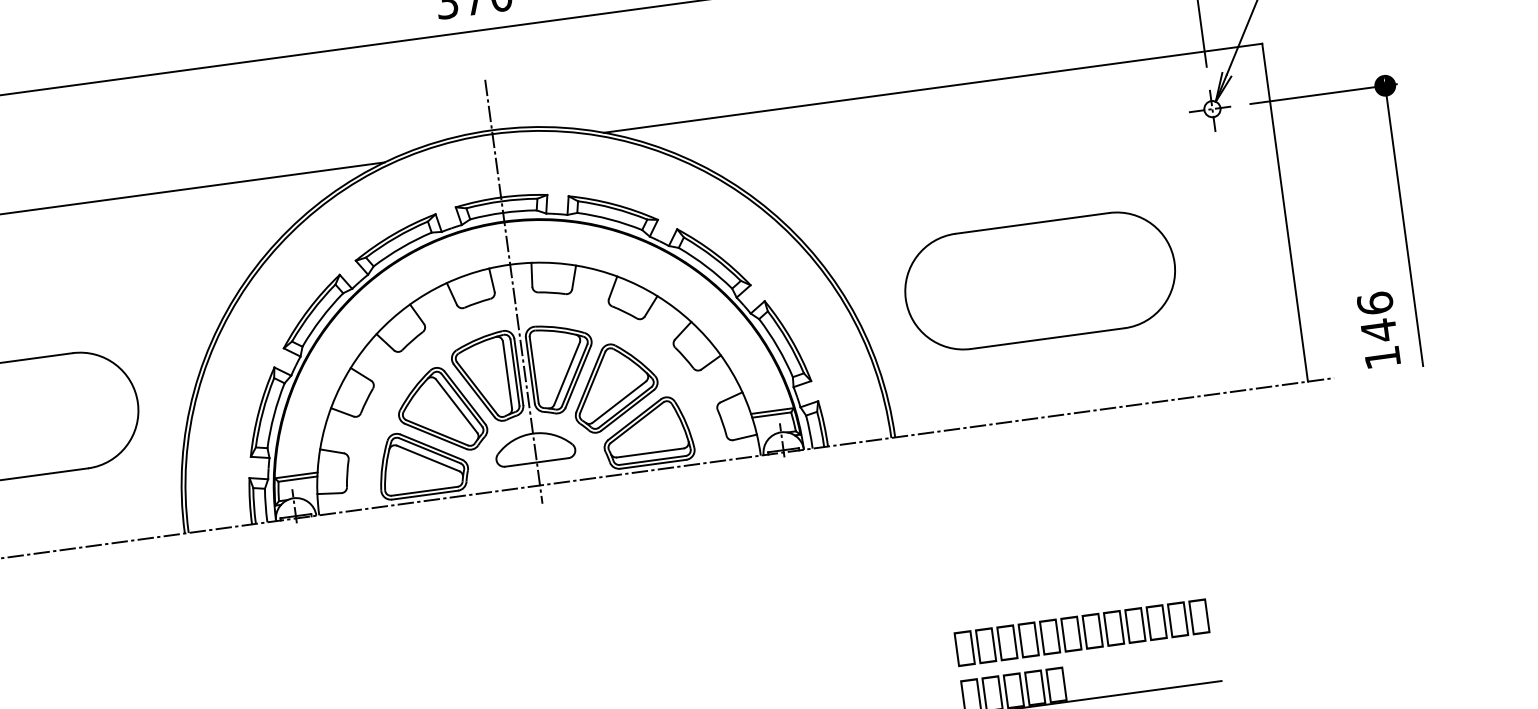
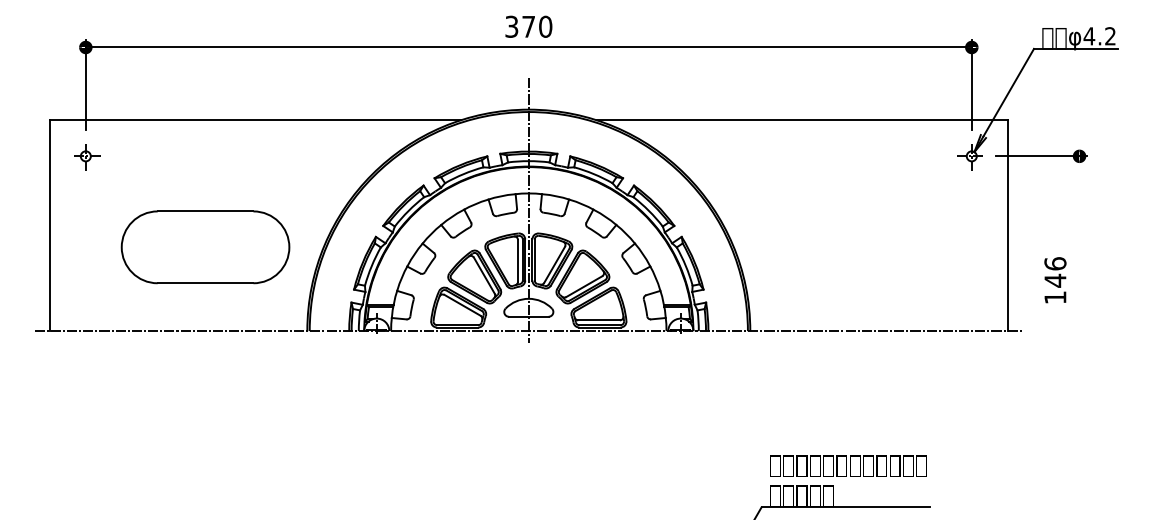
line: (1404, 225) -> (1079, 243), removed
part: (1039, 281) -> (851, 247), removed
text: (1379, 330) -> (1055, 280), moved

